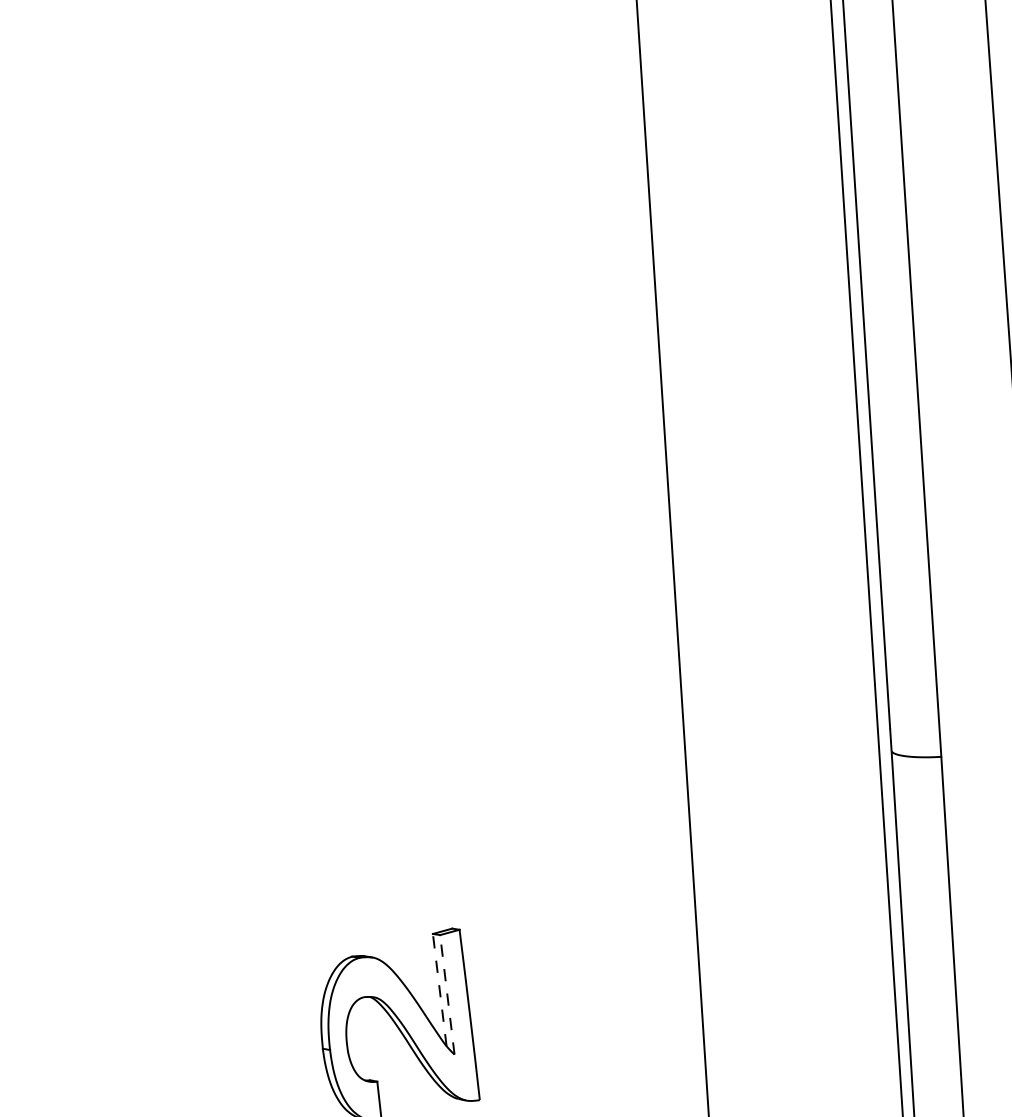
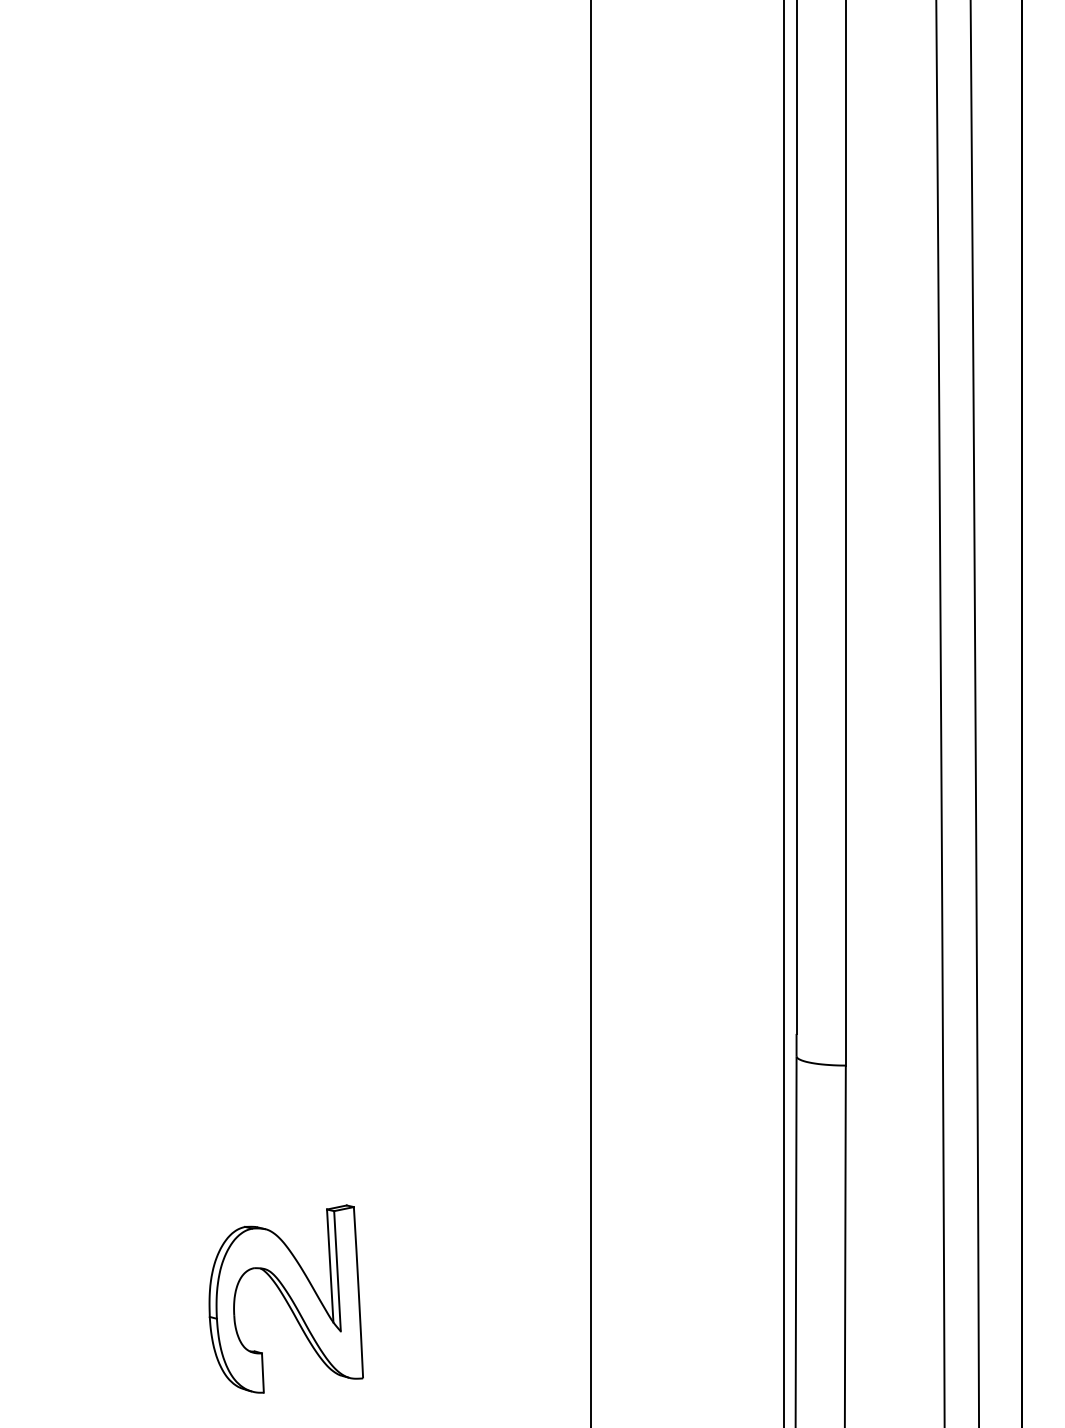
line: (440, 990) -> (330, 1266), dashed -> solid
line: (447, 994) -> (337, 1270), dashed -> solid

